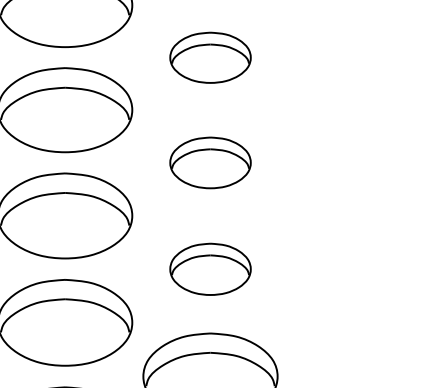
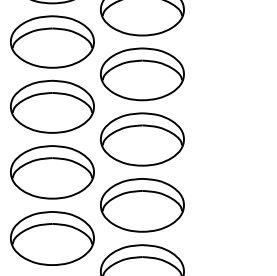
part: (210, 57) -> (142, 74), size x1.67
part: (210, 162) -> (142, 139), size x1.67
part: (210, 269) -> (142, 205), size x1.67

